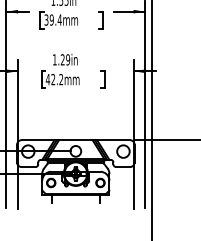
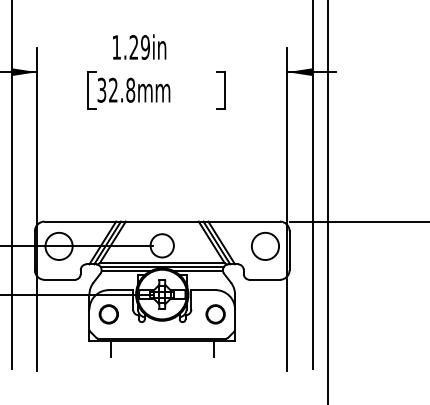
text: (54, 79) -> (115, 90), 42.2mm -> 32.8mm

